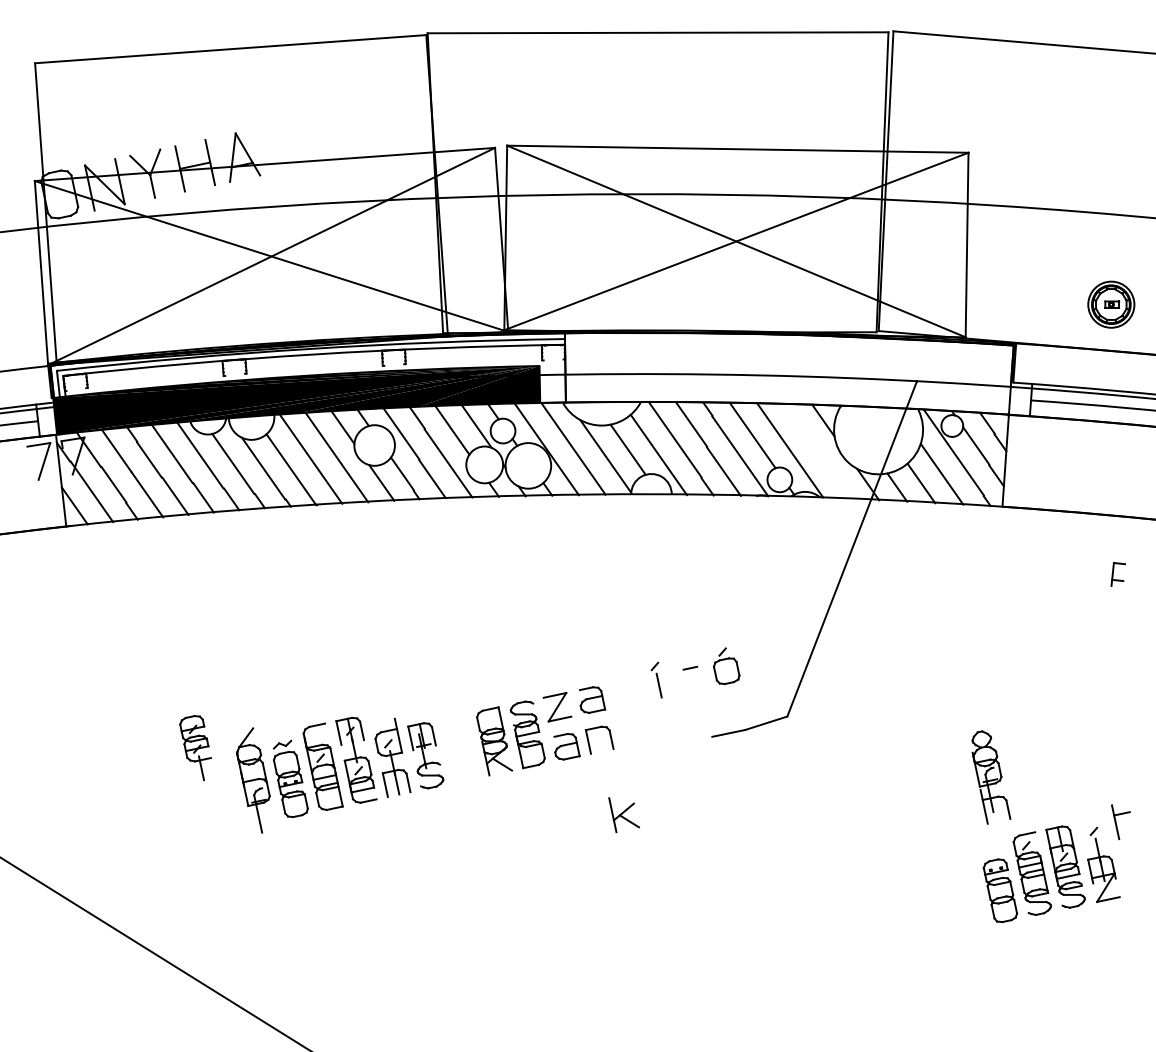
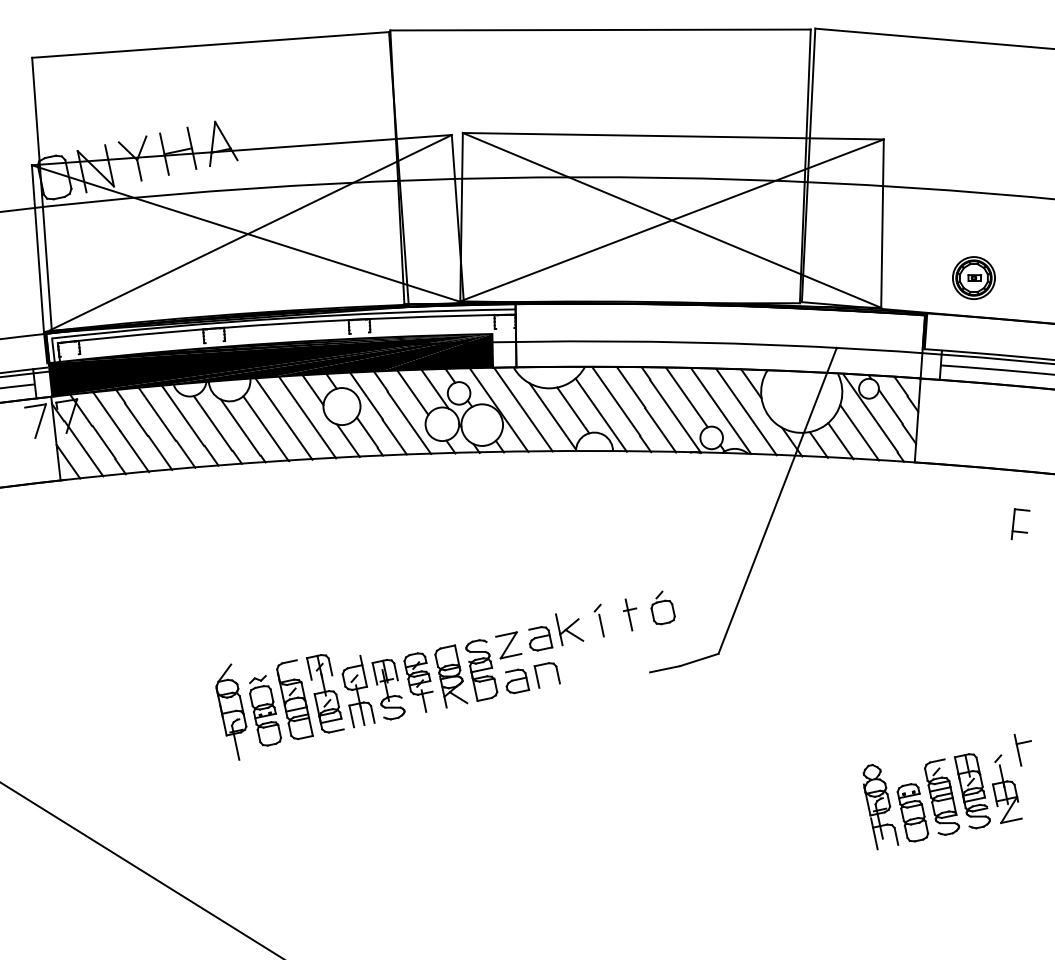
part: (1111, 304) -> (974, 277), moved
line: (817, 451) -> (746, 412), added
part: (1117, 574) -> (1019, 524), size x1.43
line: (688, 673) -> (628, 614), added
part: (195, 748) -> (418, 683), moved
part: (991, 777) -> (881, 807), moved
part: (623, 814) -> (569, 629), moved

